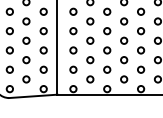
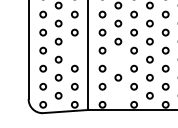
circle: (43, 30) -> (74, 50), removed
circle: (90, 40) -> (118, 59), removed
circle: (90, 79) -> (118, 95), removed

